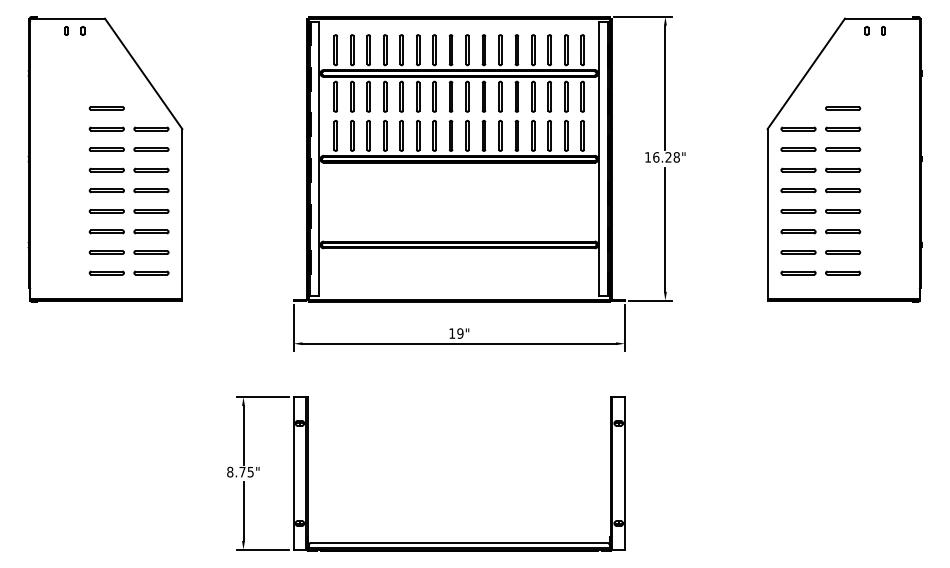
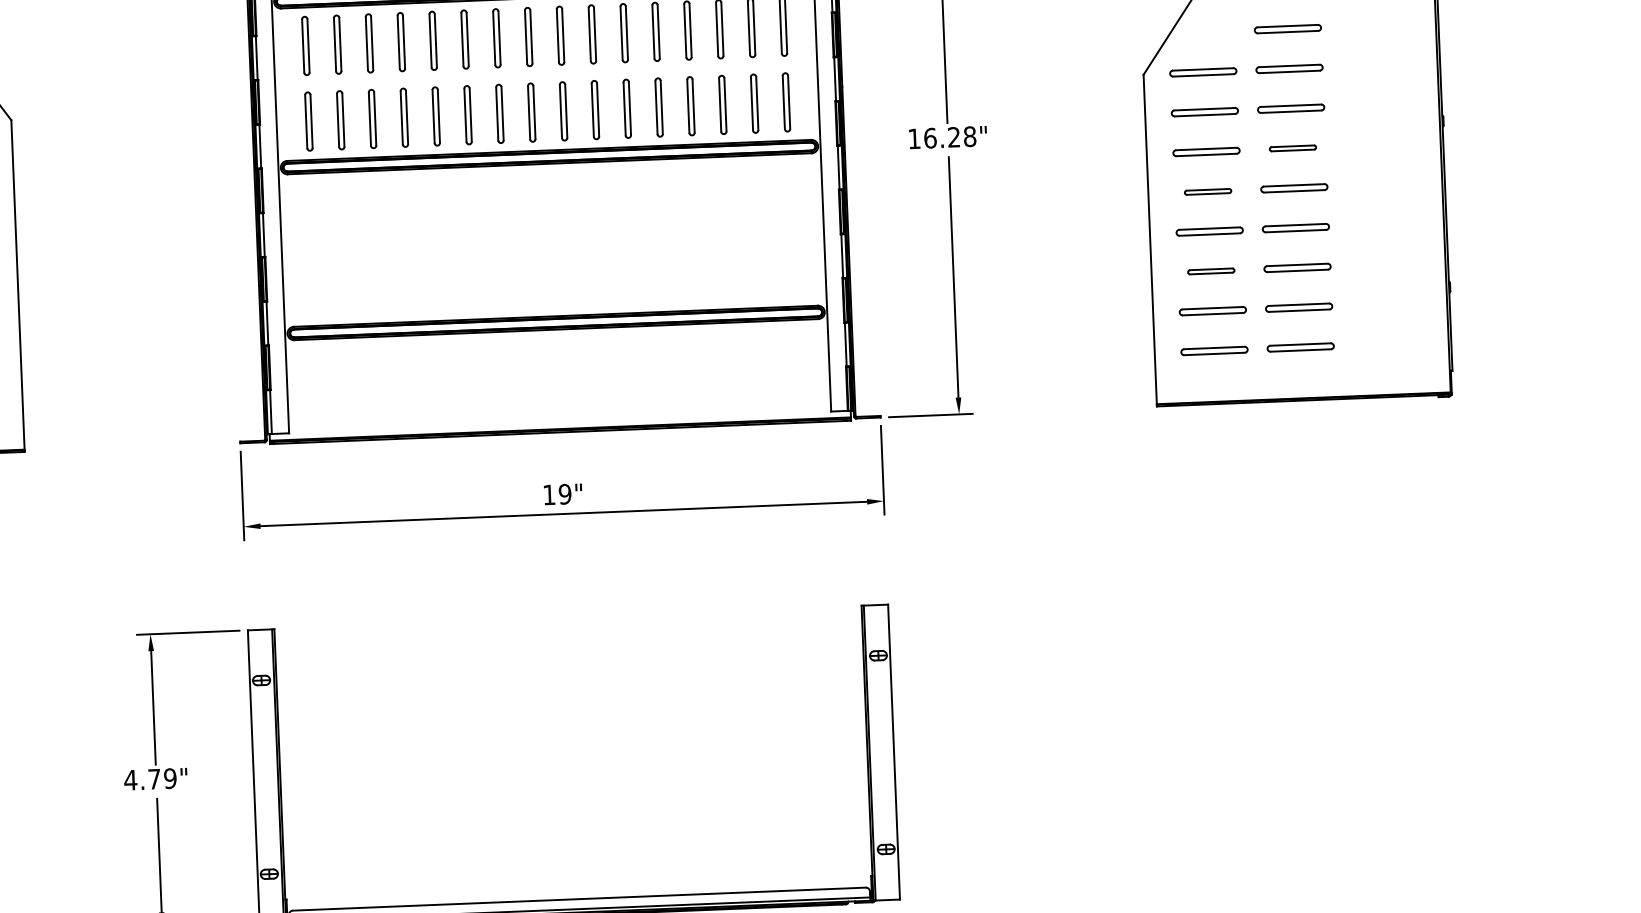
part: (843, 169) -> (1293, 147), size x0.7
part: (798, 190) -> (1208, 191), size x0.7
part: (798, 231) -> (1211, 270), size x0.7
text: (239, 471) -> (148, 778), 8.75" -> 4.79"

